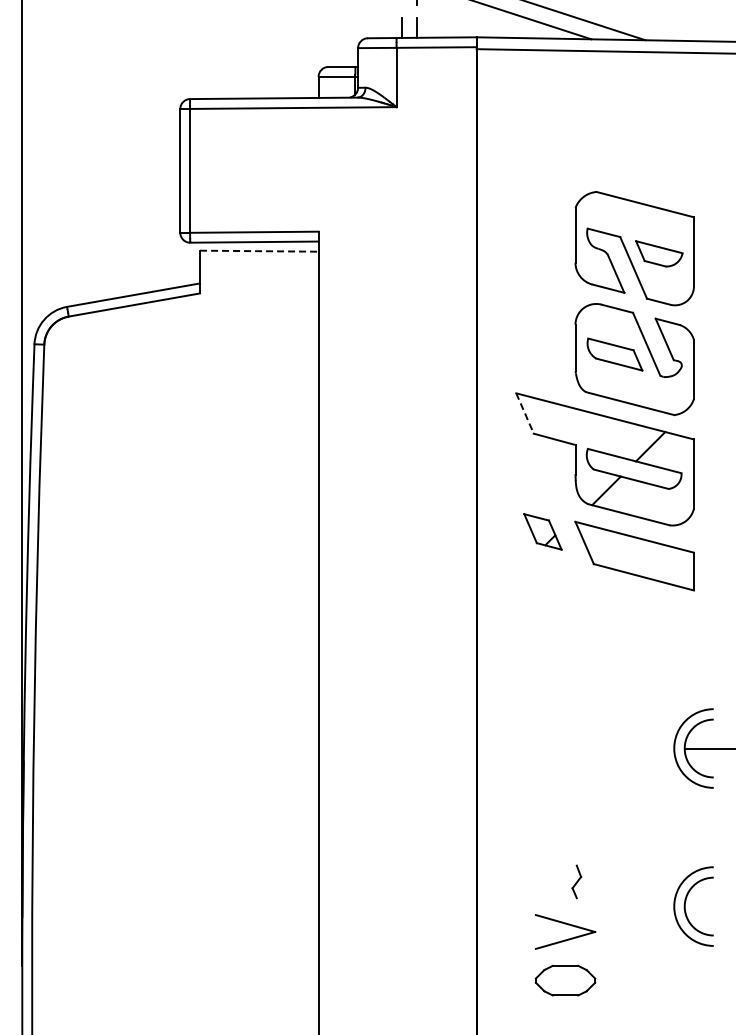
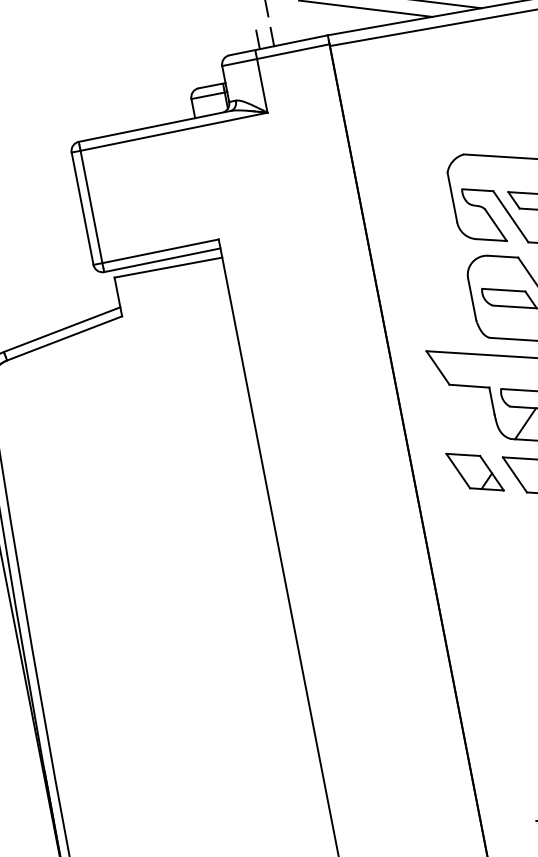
line: (259, 251) -> (168, 267), dashed -> solid
line: (525, 413) -> (438, 367), dashed -> solid
part: (542, 531) -> (474, 471), size x1.43

